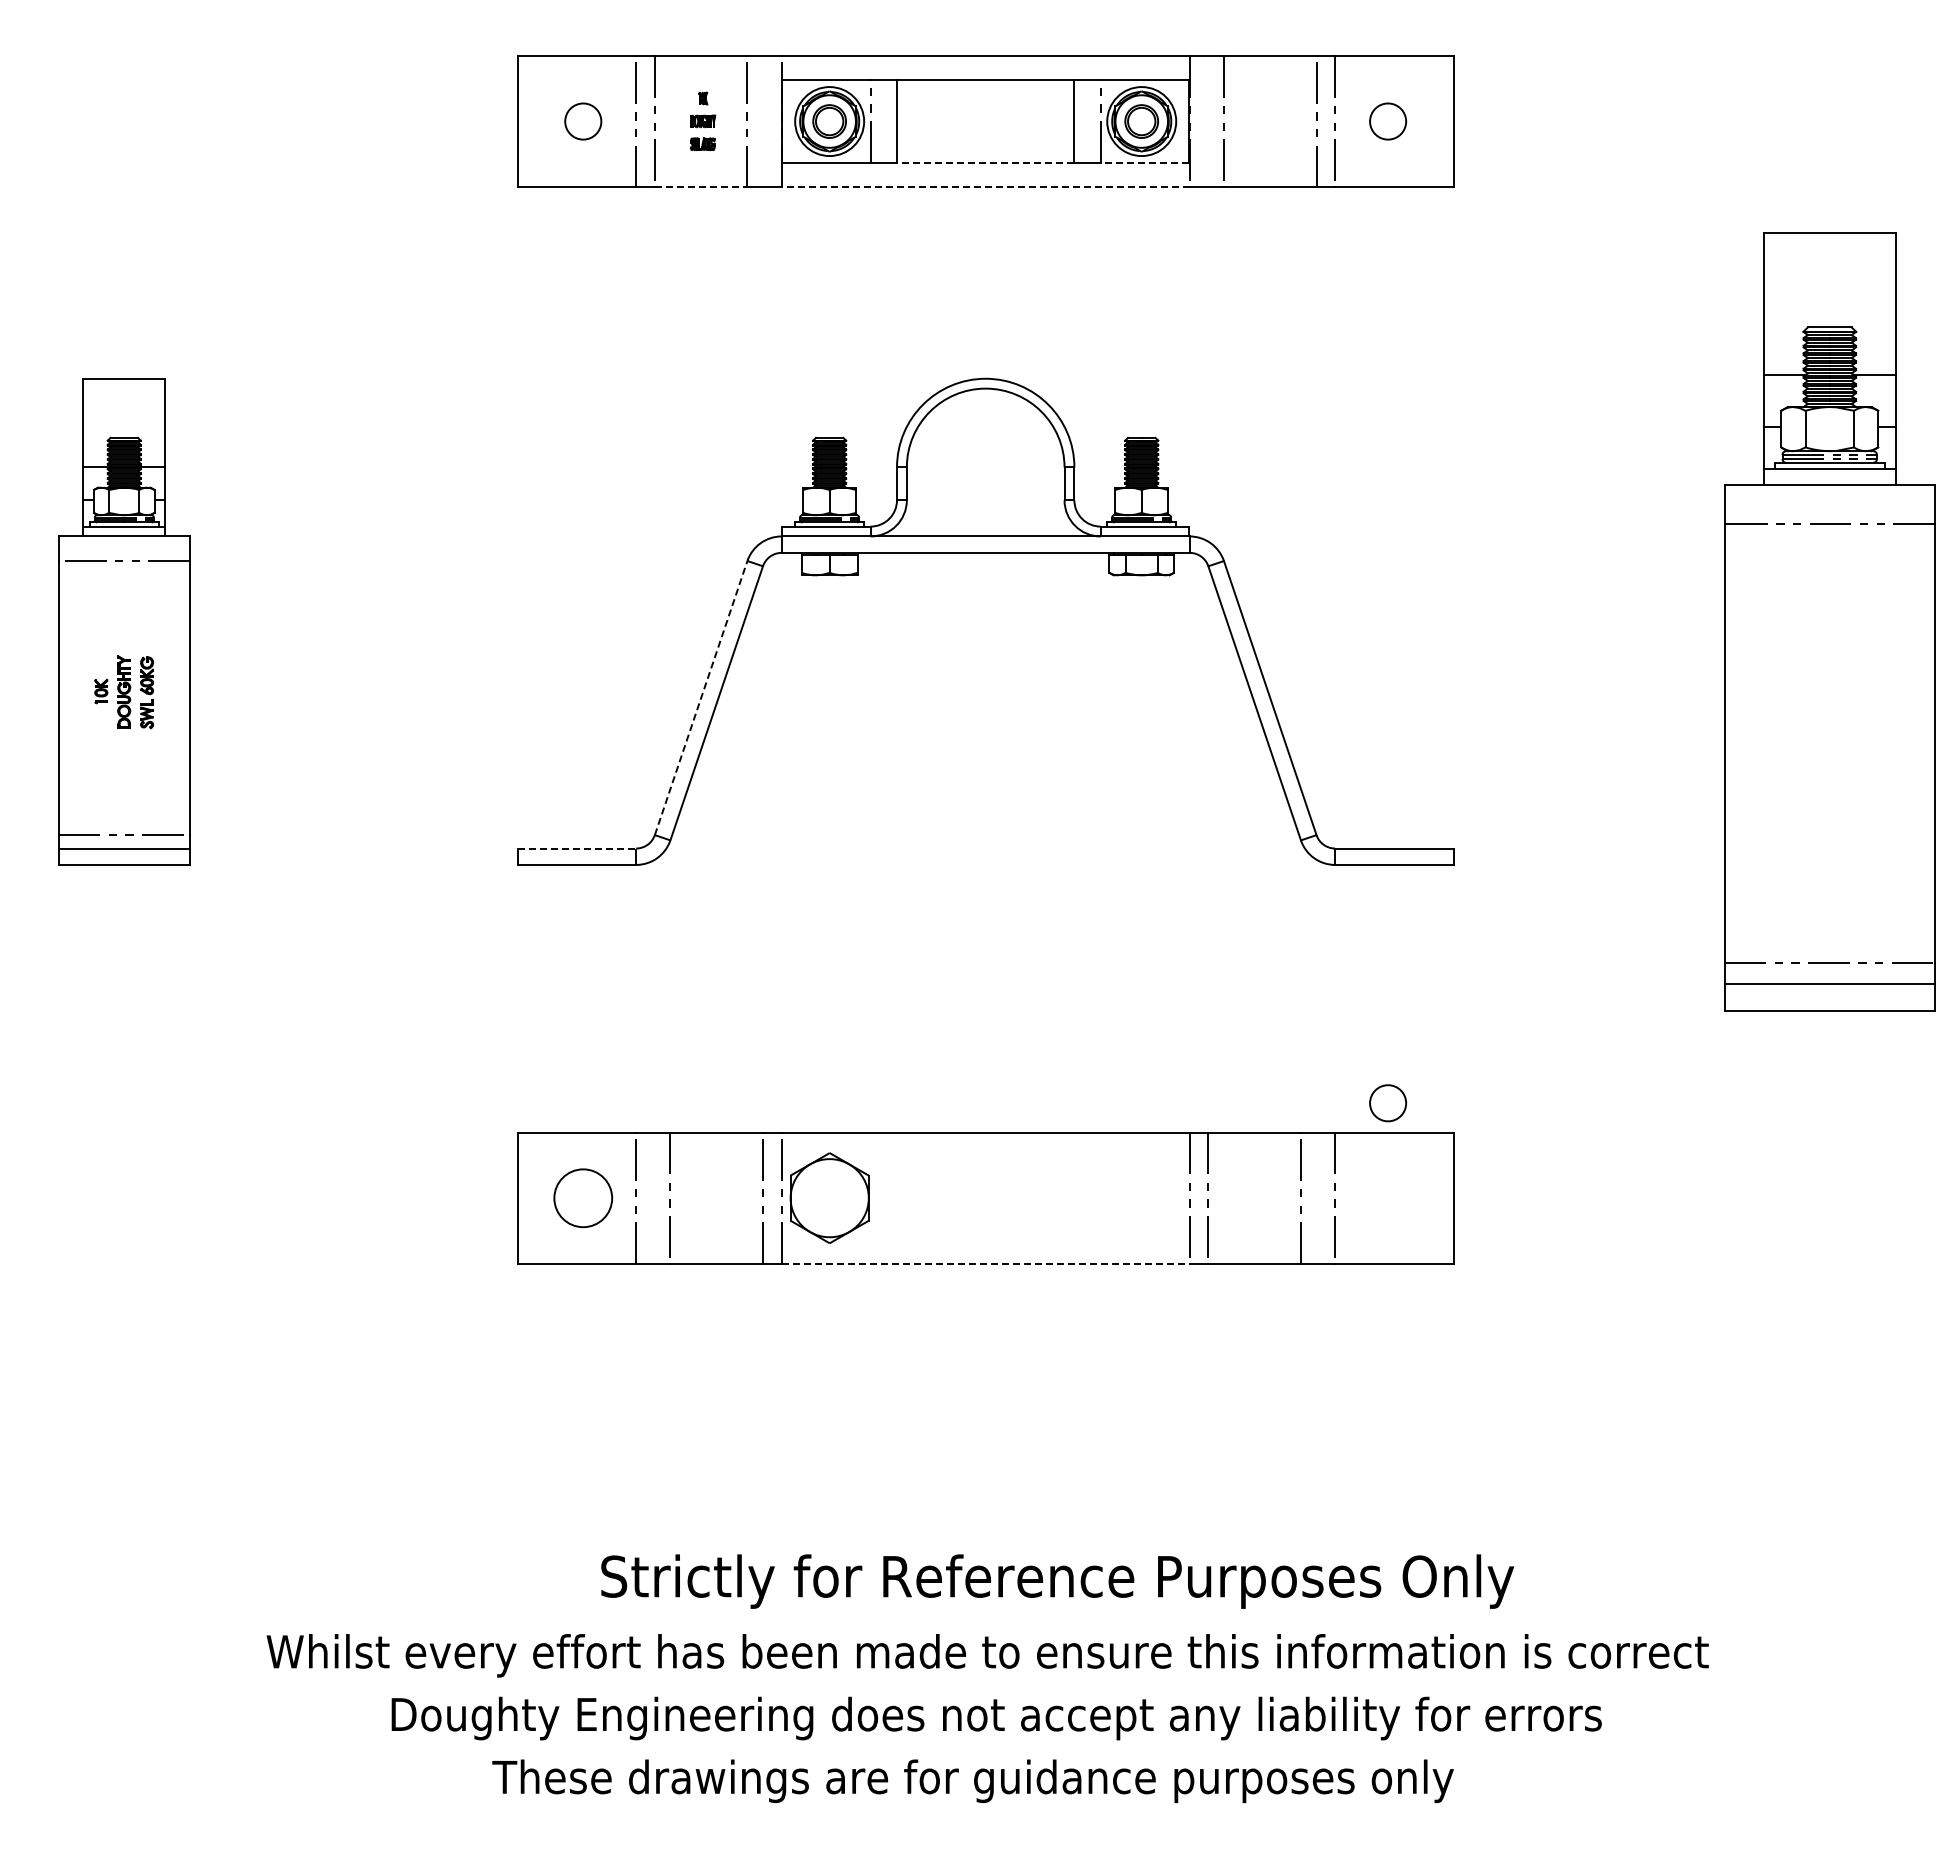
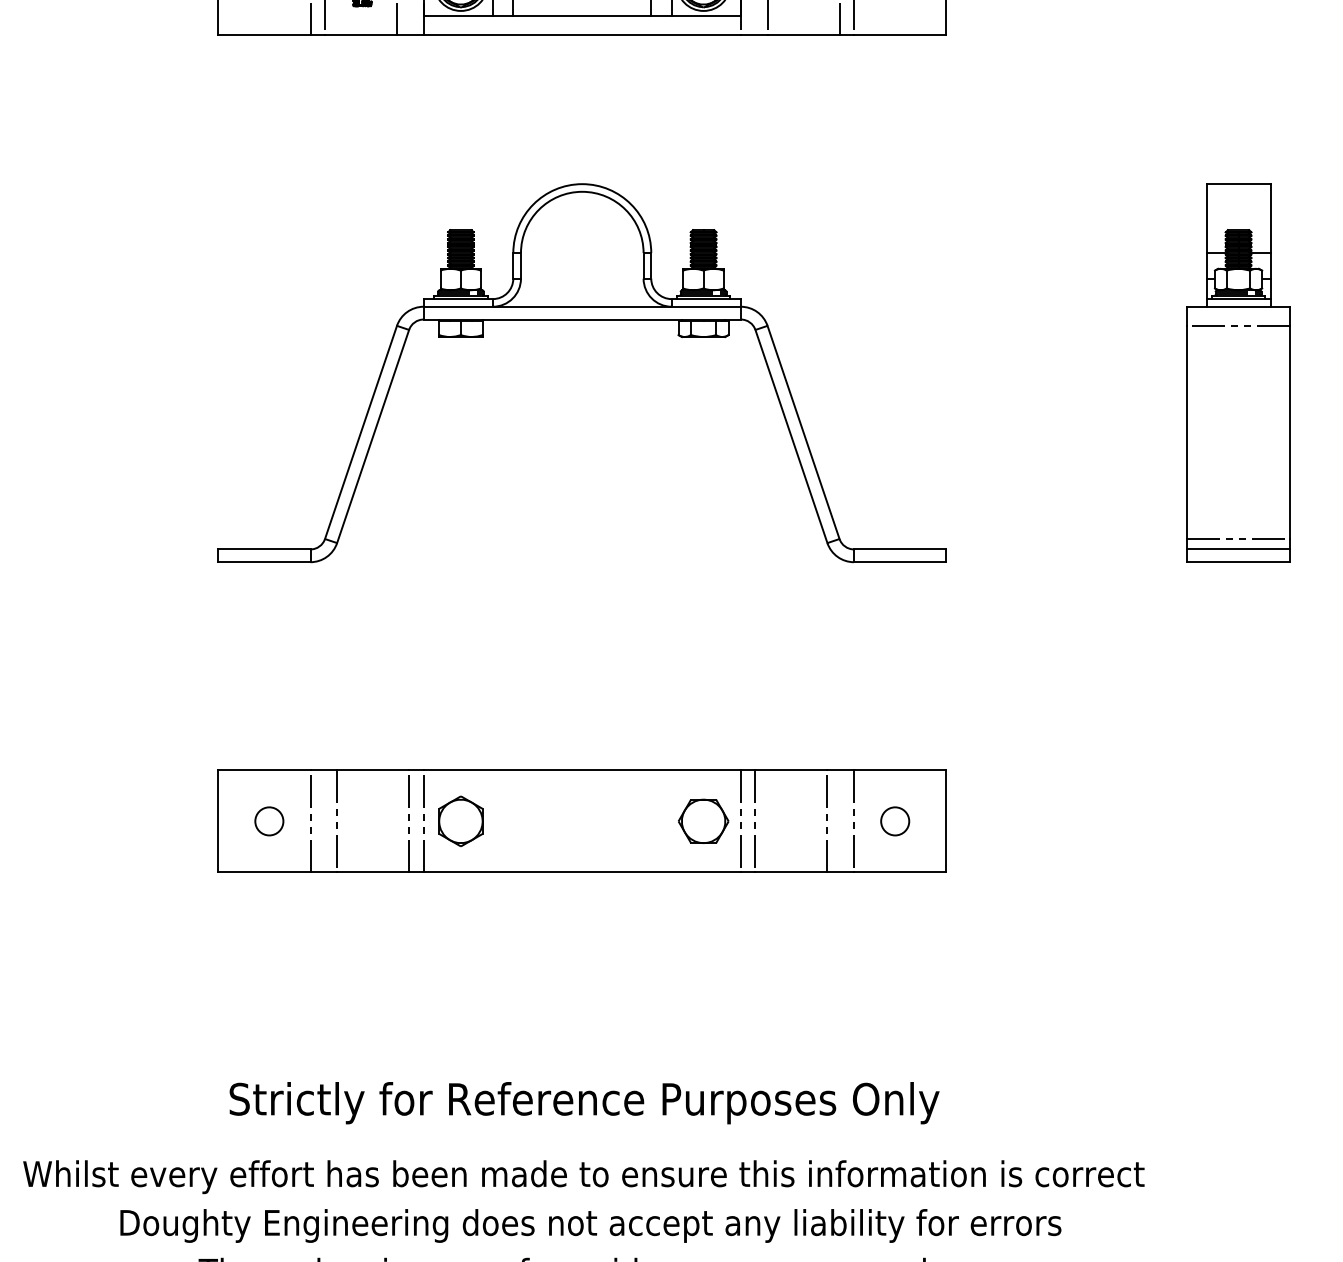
line: (985, 162) -> (582, 15), dashed -> solid
line: (1144, 162) -> (705, 15), dashed -> solid
line: (701, 187) -> (361, 35), dashed -> solid
line: (985, 187) -> (582, 35), dashed -> solid
part: (1829, 621) -> (1238, 372), size x0.62
line: (701, 698) -> (361, 432), dashed -> solid
line: (577, 848) -> (264, 549), dashed -> solid
circle: (1388, 1103) -> (895, 821), moved
circle: (583, 1198) -> (269, 821), size x0.62
part: (829, 1198) -> (460, 821), size x0.71
part: (1141, 1198) -> (703, 821), added
line: (986, 1263) -> (582, 872), dashed -> solid
text: (1057, 1581) -> (584, 1103), moved

